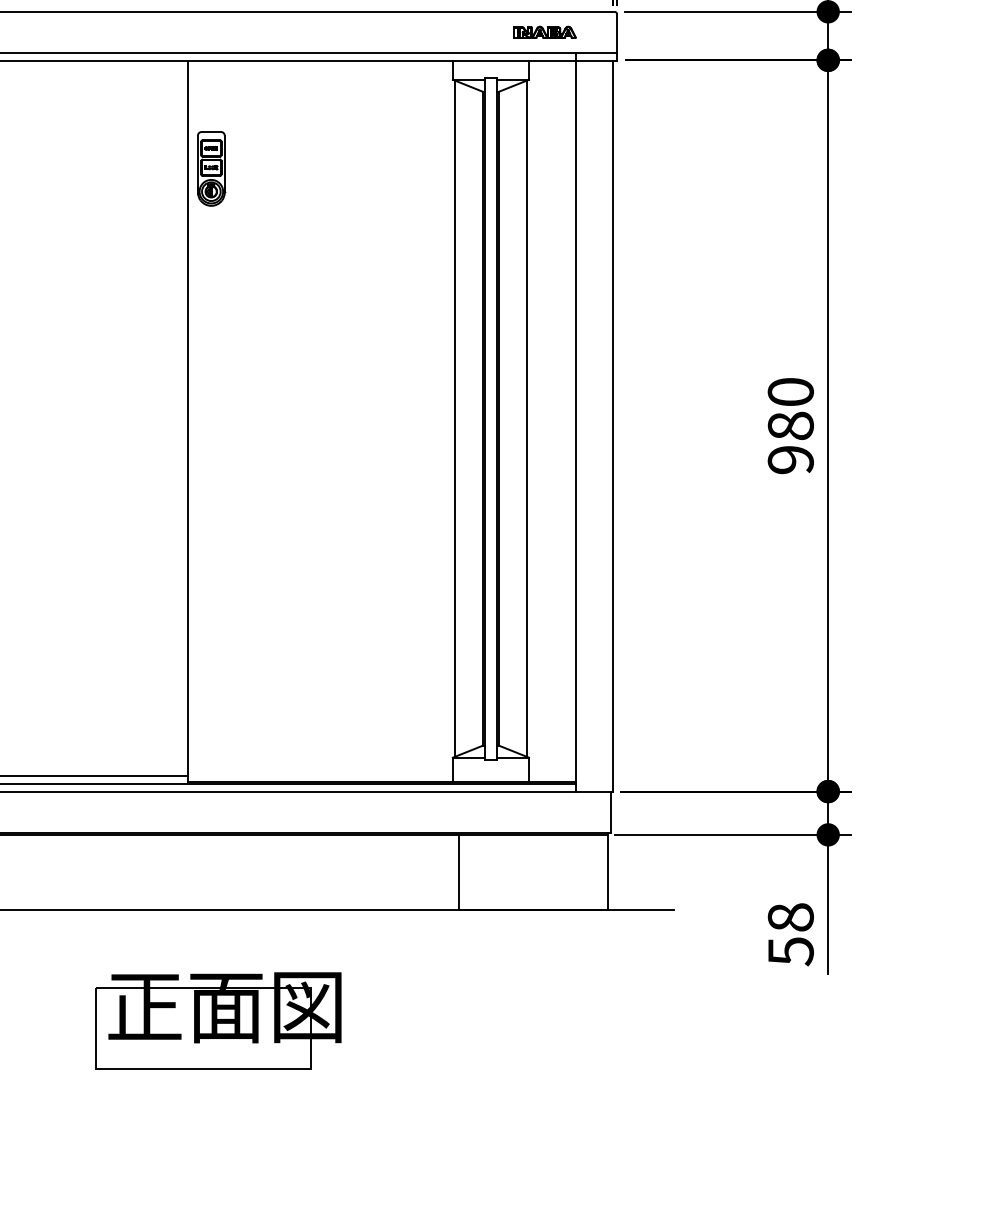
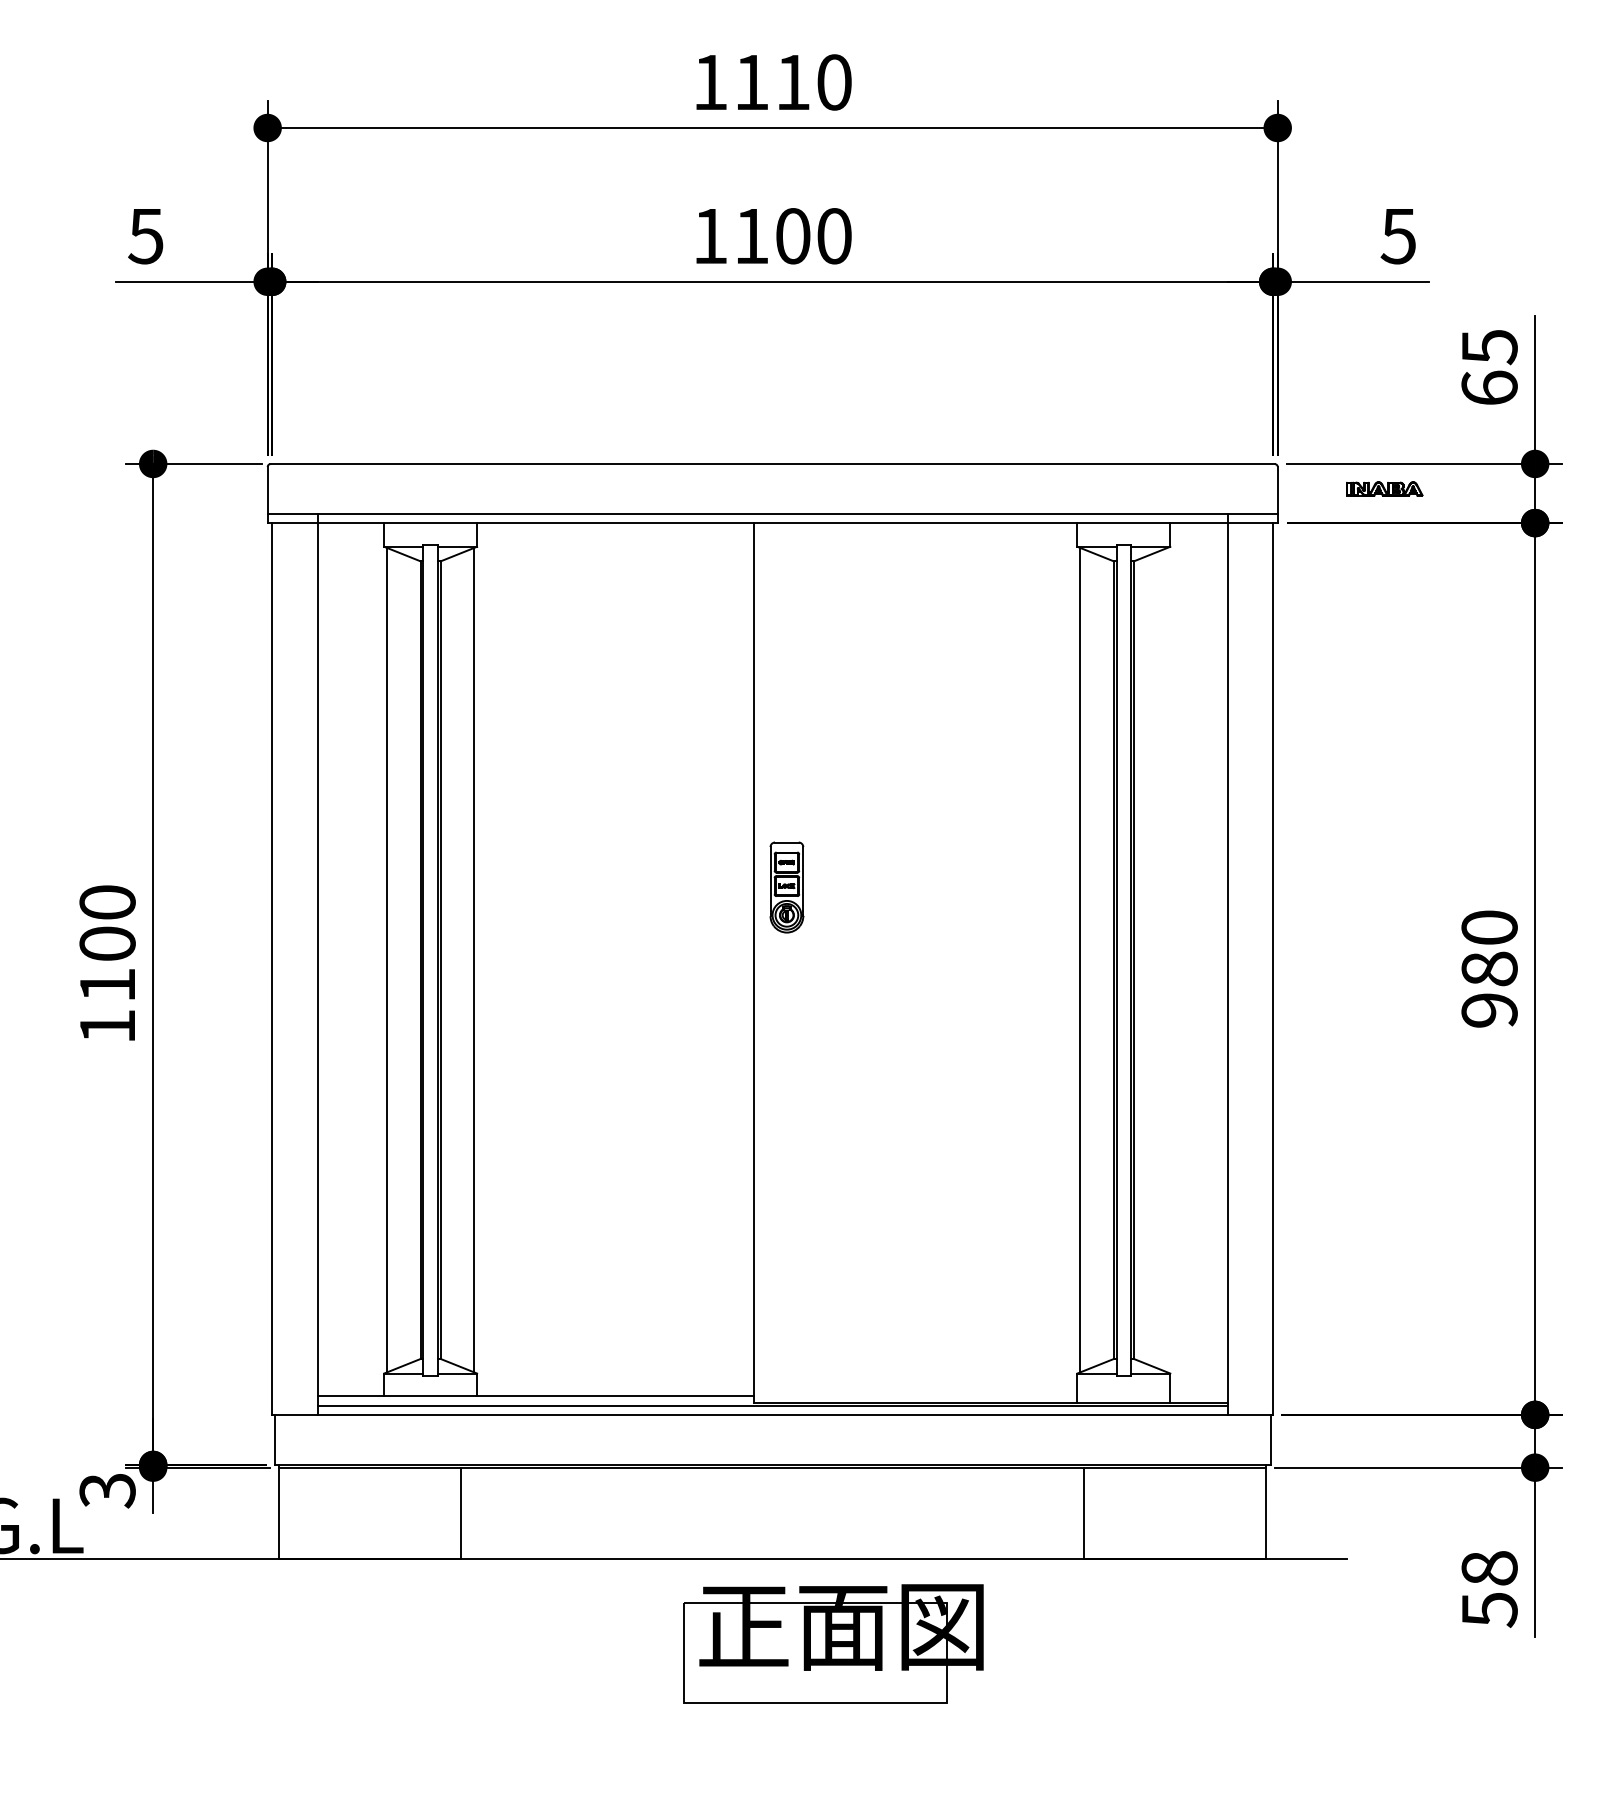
part: (544, 31) -> (1384, 488), moved
part: (211, 168) -> (786, 887), moved
line: (526, 418) -> (1167, 959), removed
part: (218, 1020) -> (833, 1643), moved

